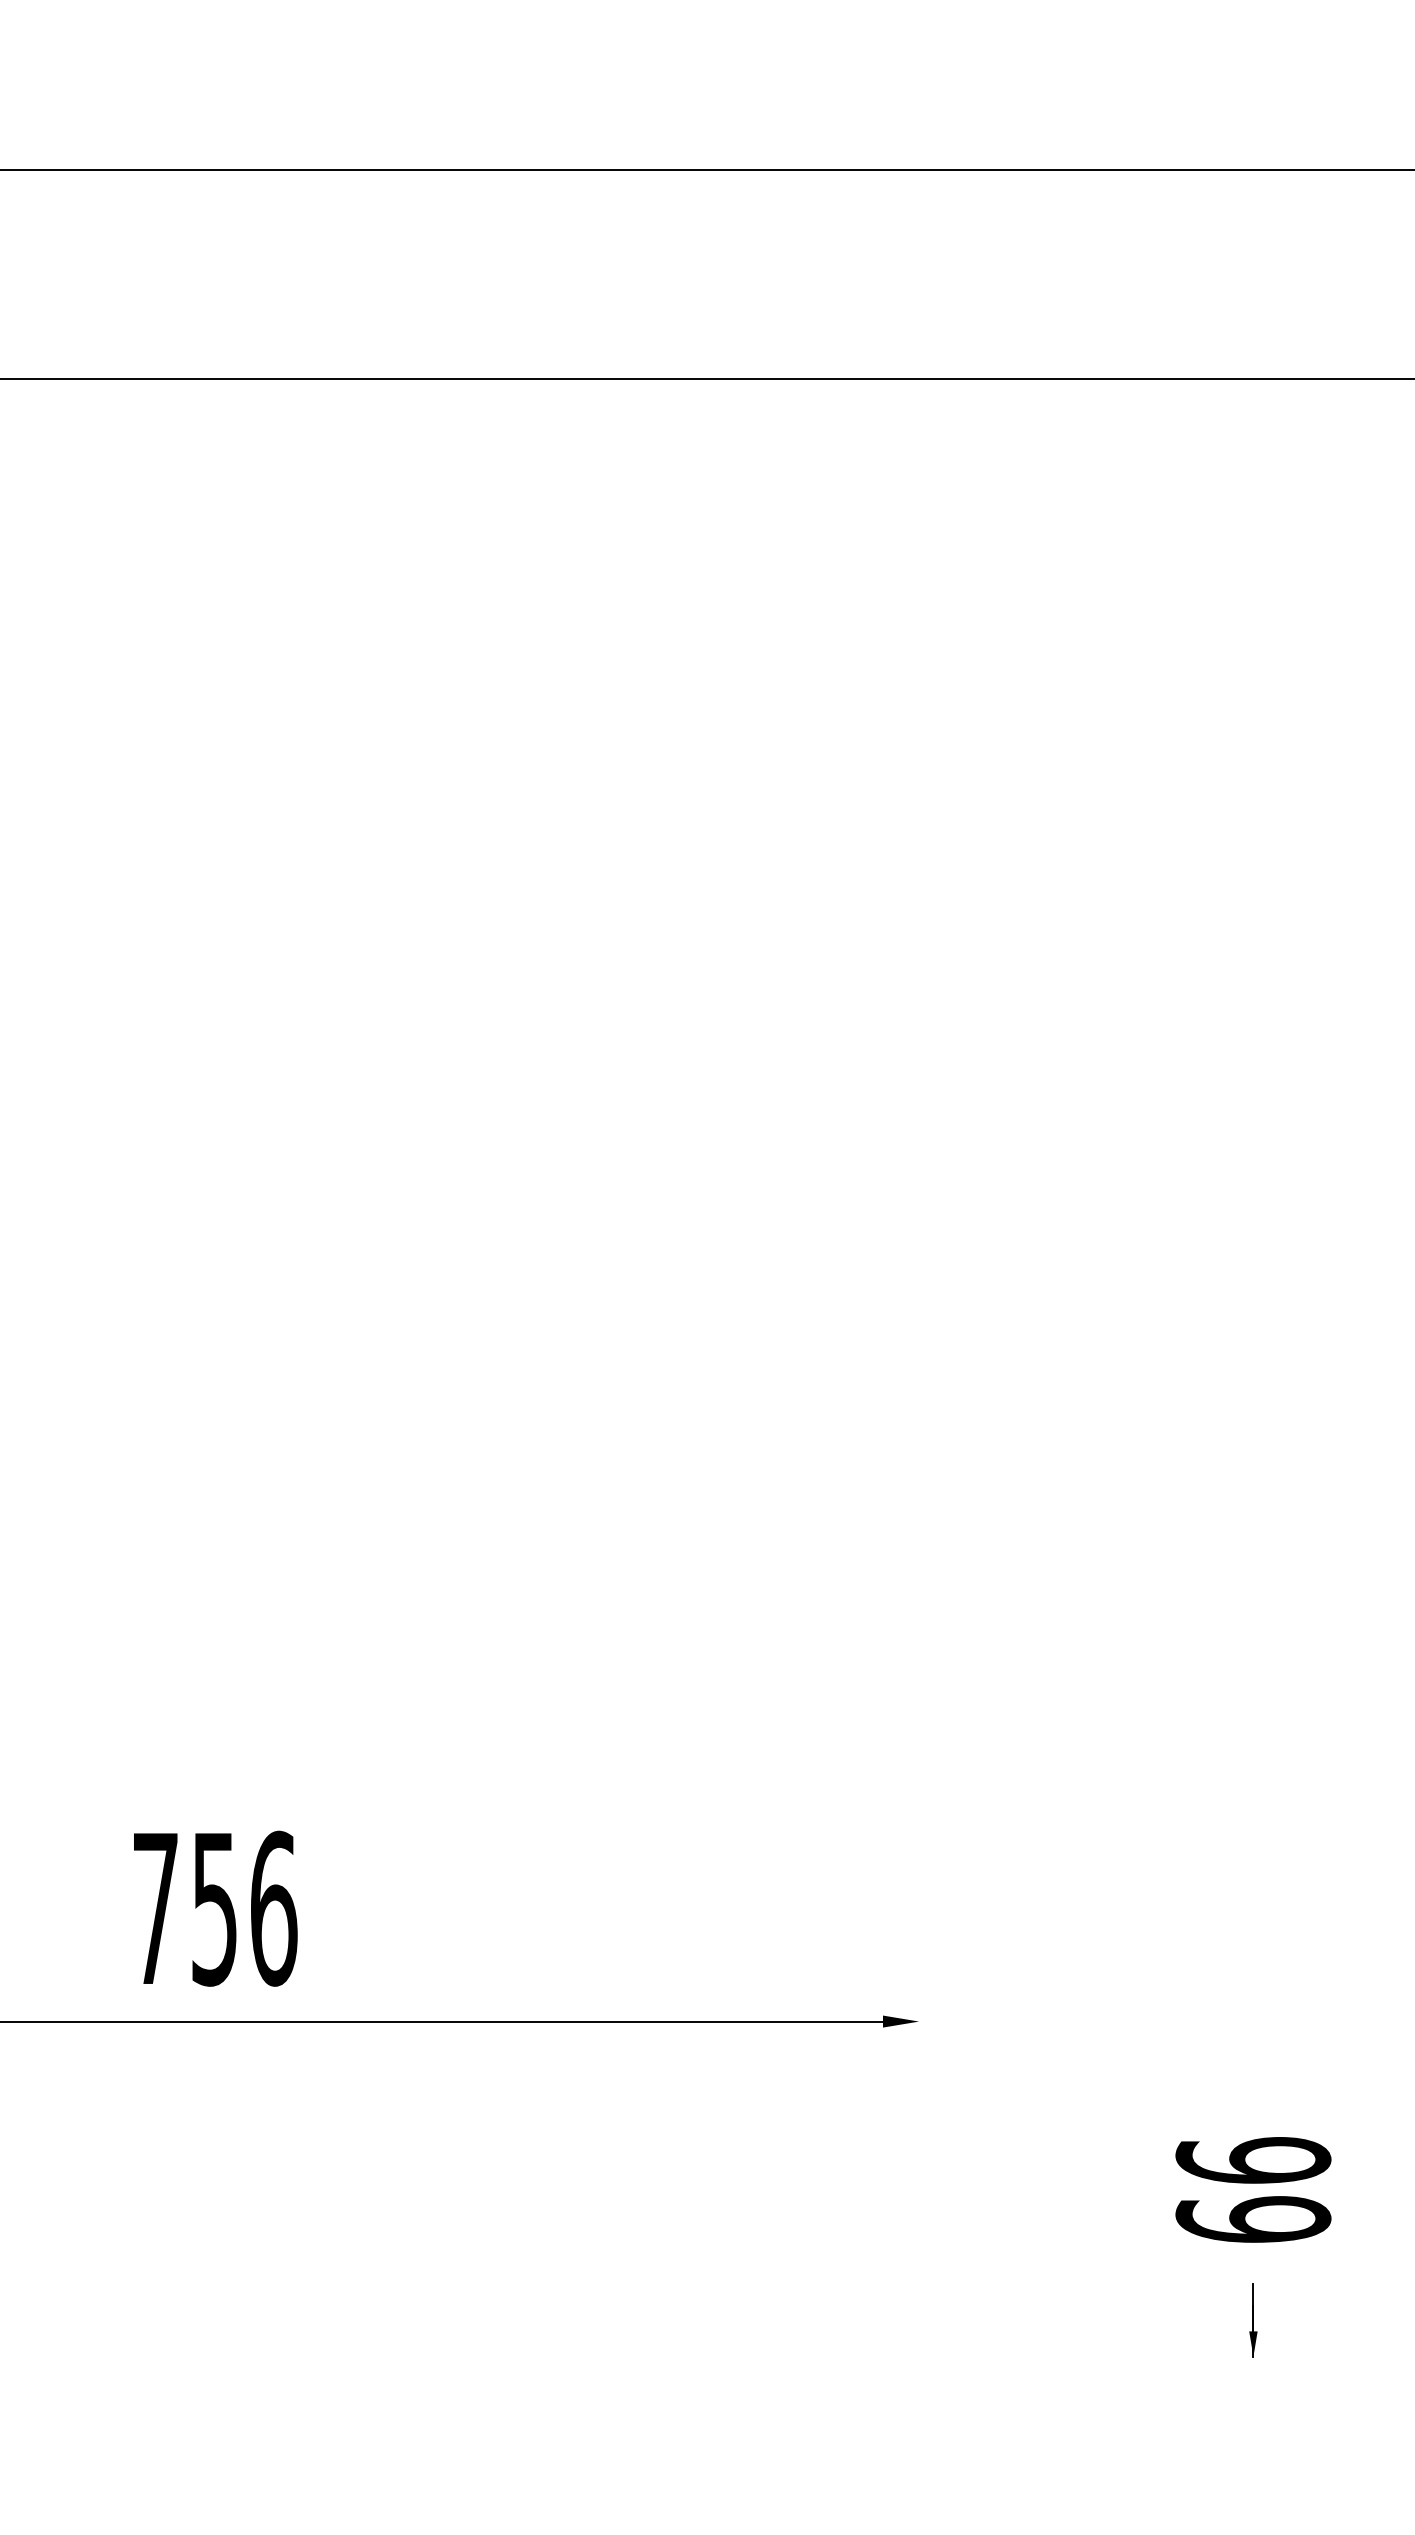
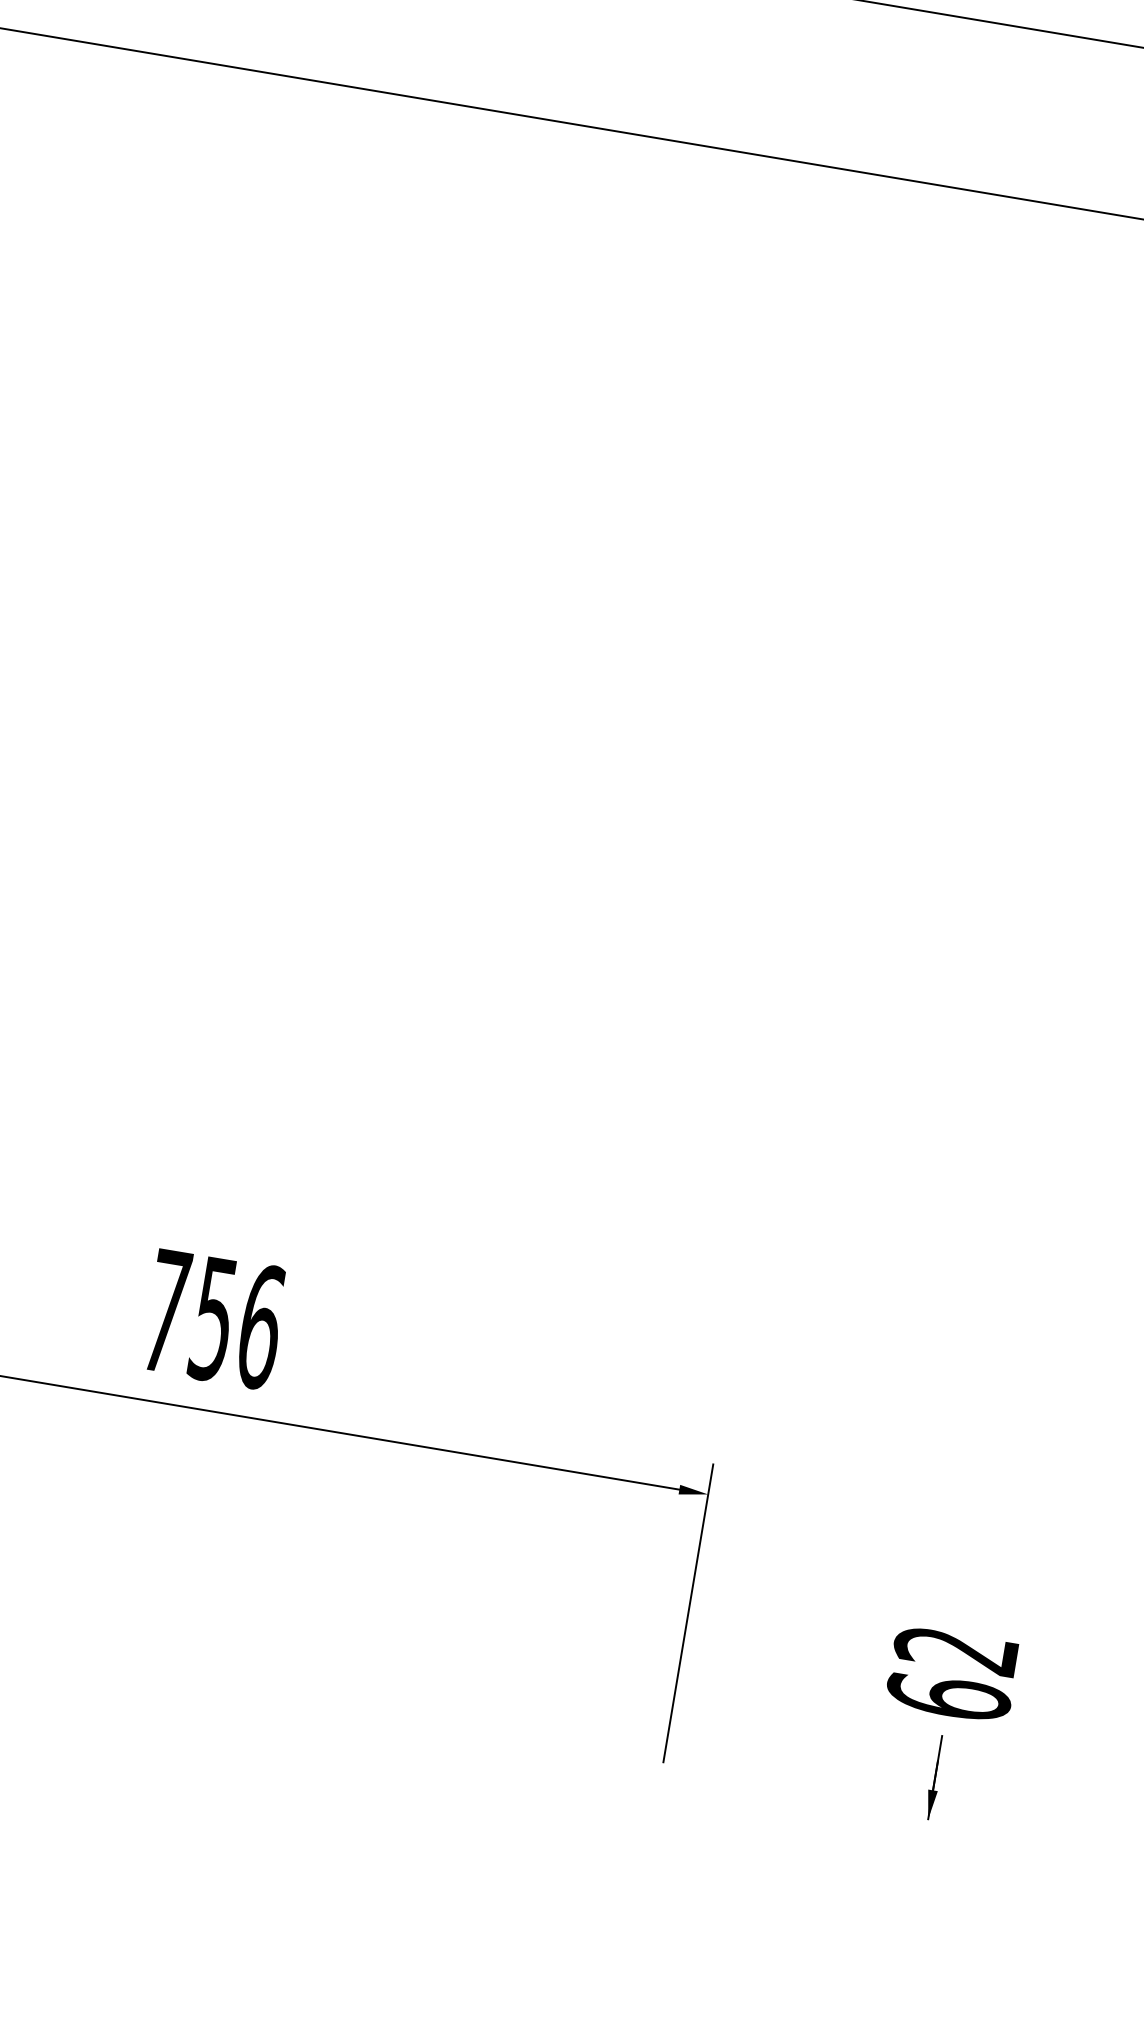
text: (215, 1908) -> (214, 1319), moved
text: (1253, 2160) -> (956, 1650), 66 -> 62
line: (919, 2170) -> (688, 1613), added
part: (1253, 2319) -> (935, 1776), size x1.43

